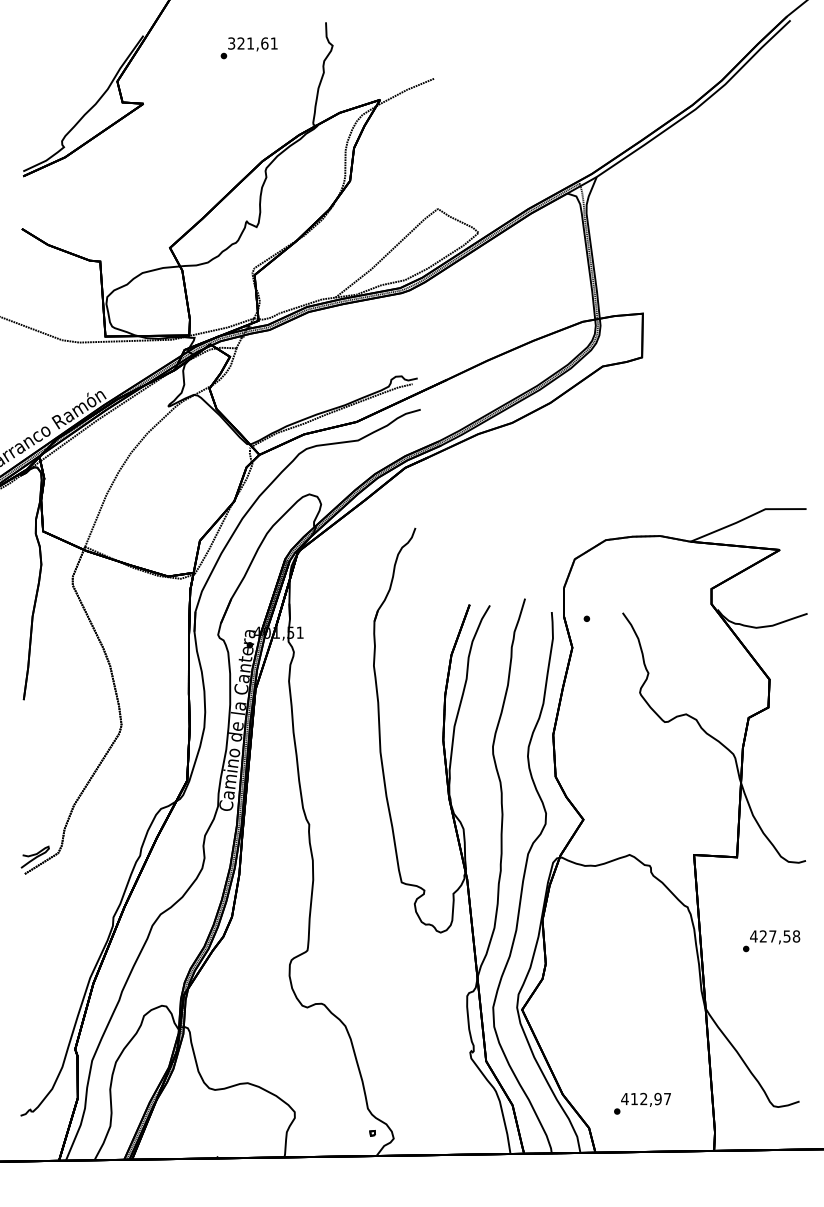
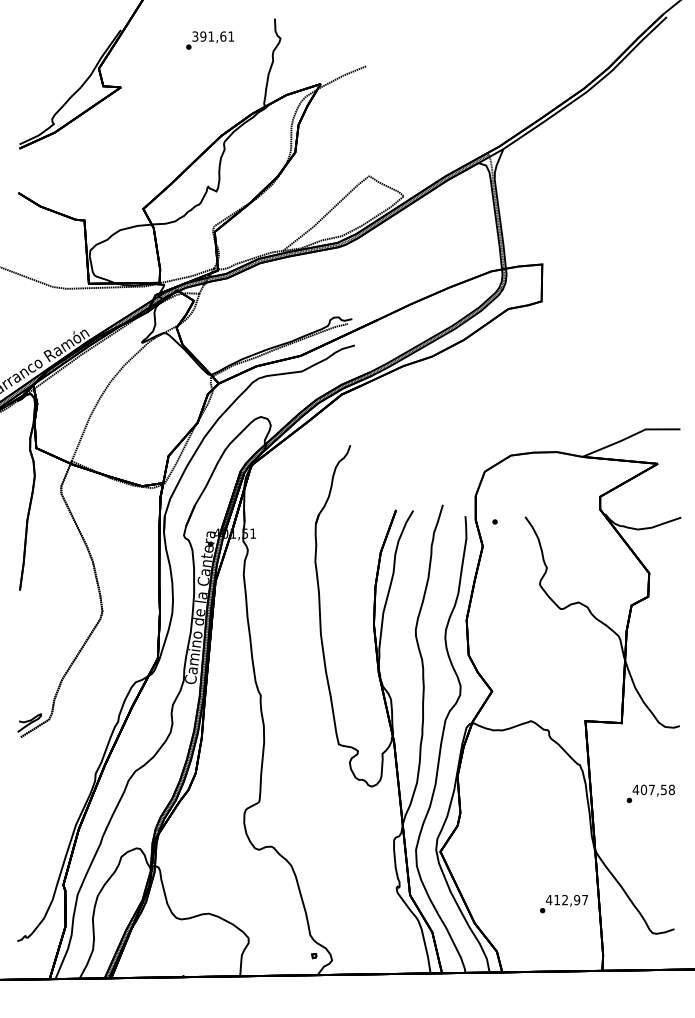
text: (241, 43) -> (203, 36), 321,61 -> 391,61
text: (762, 935) -> (643, 789), 427,58 -> 407,58
text: (641, 1103) -> (563, 903), moved

